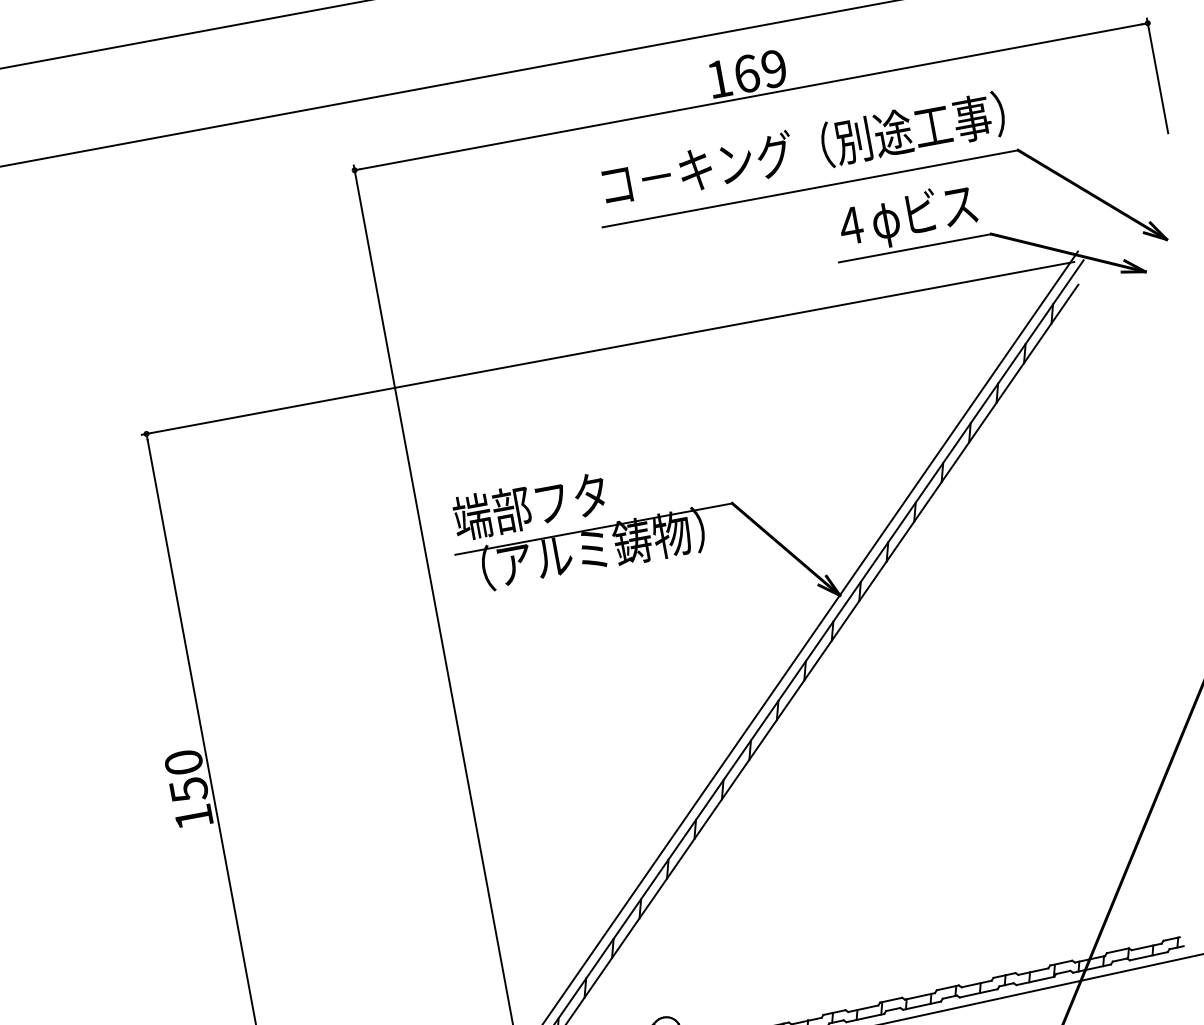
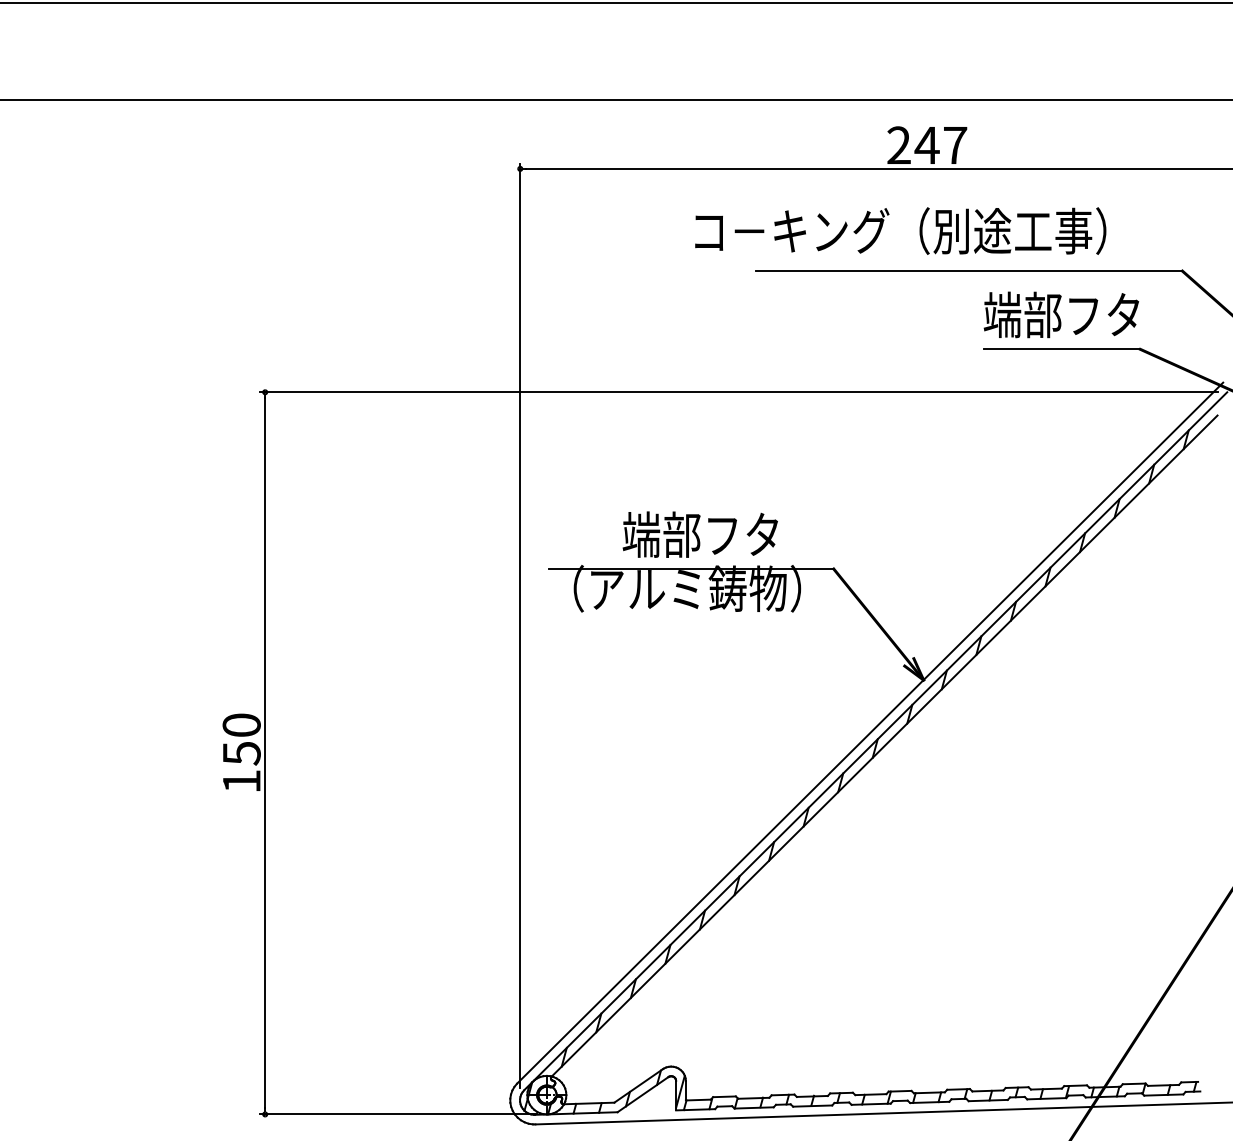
text: (747, 73) -> (927, 145), 169 -> 247
text: (803, 149) -> (900, 230), moved
text: (908, 217) -> (1061, 317), ４φビス -> 端部フタ
text: (529, 506) -> (699, 534), moved

